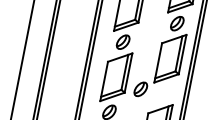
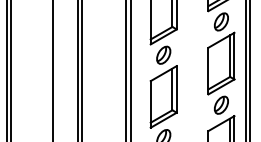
part: (140, 88) -> (221, 104), moved

